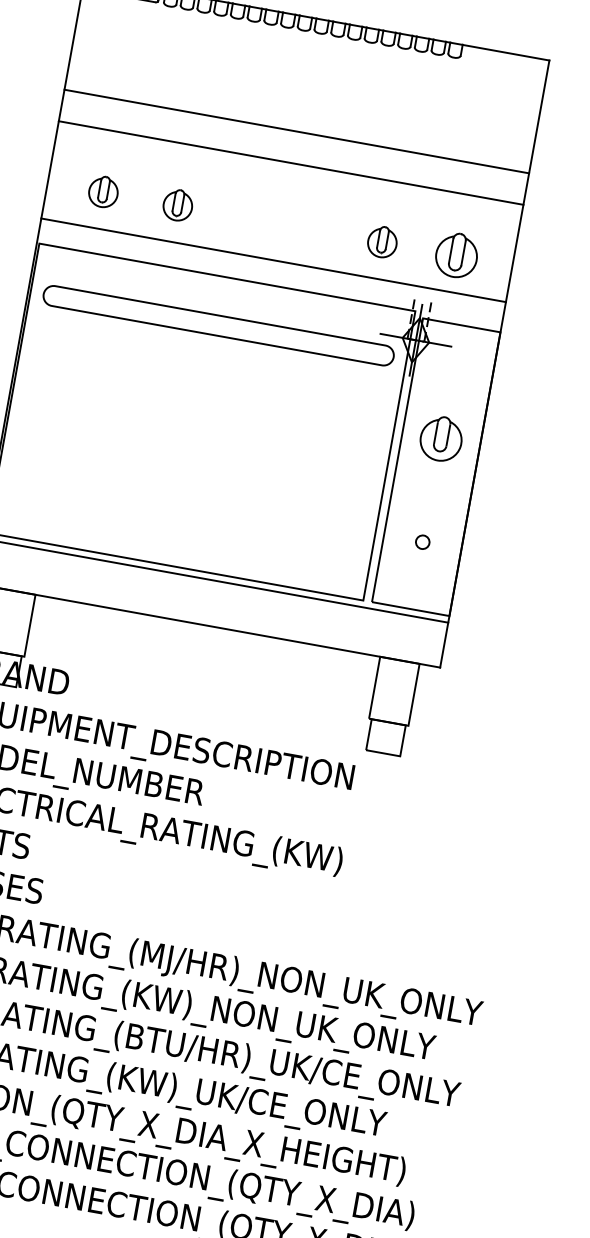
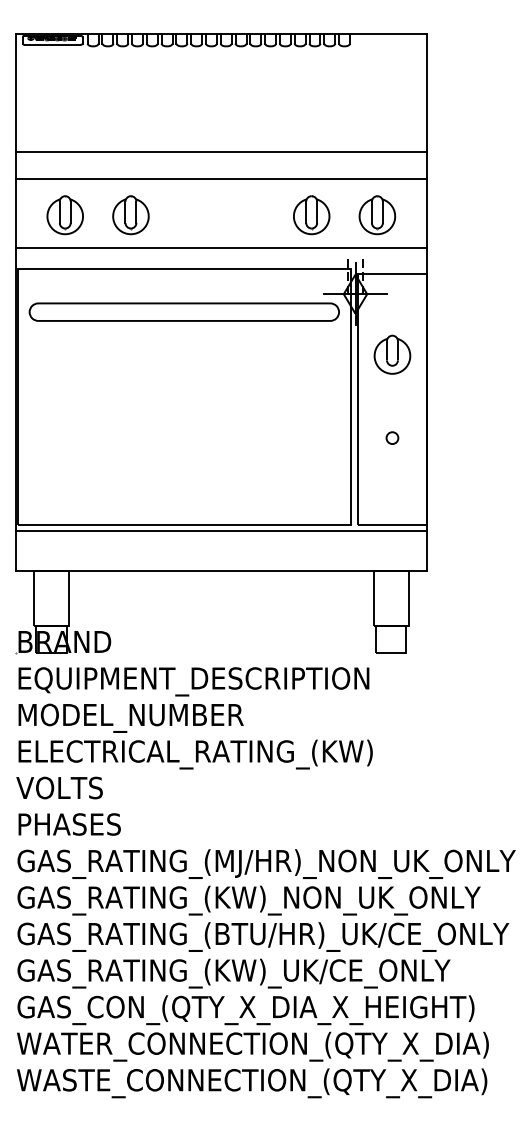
line: (295, 131) -> (220, 151), moved
line: (290, 162) -> (220, 178), moved
part: (102, 192) -> (64, 215), size x1.43
part: (177, 205) -> (130, 215), size x1.43
part: (382, 242) -> (311, 215), size x1.43
part: (441, 438) -> (392, 354), moved
circle: (422, 541) -> (392, 437), moved

